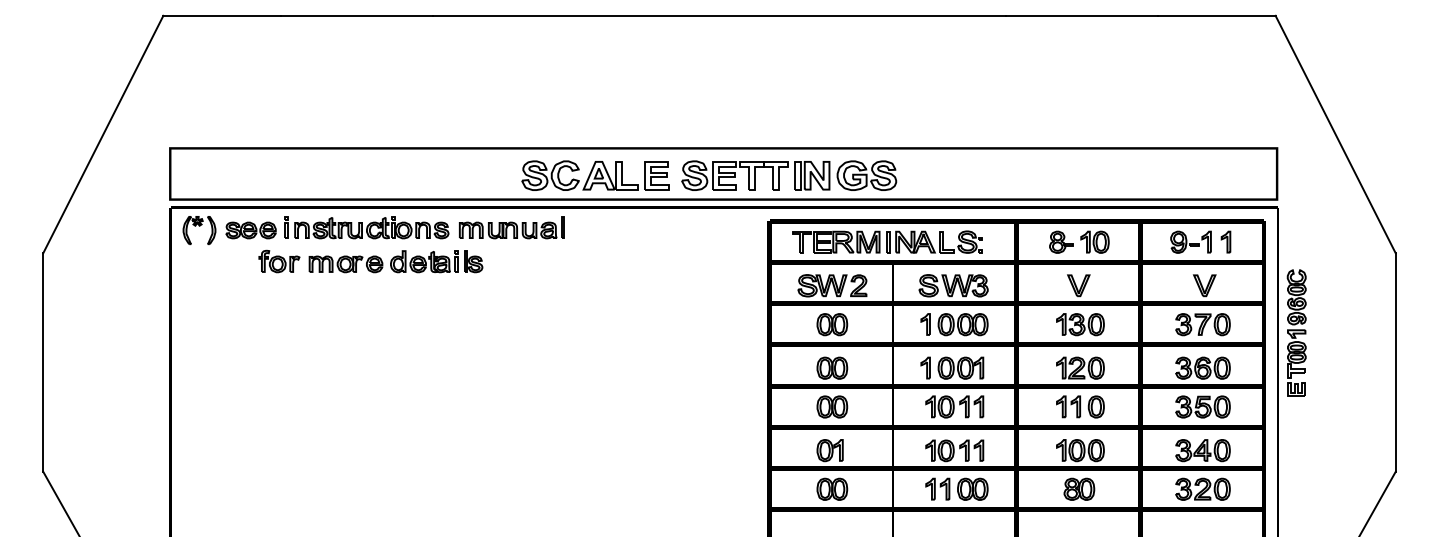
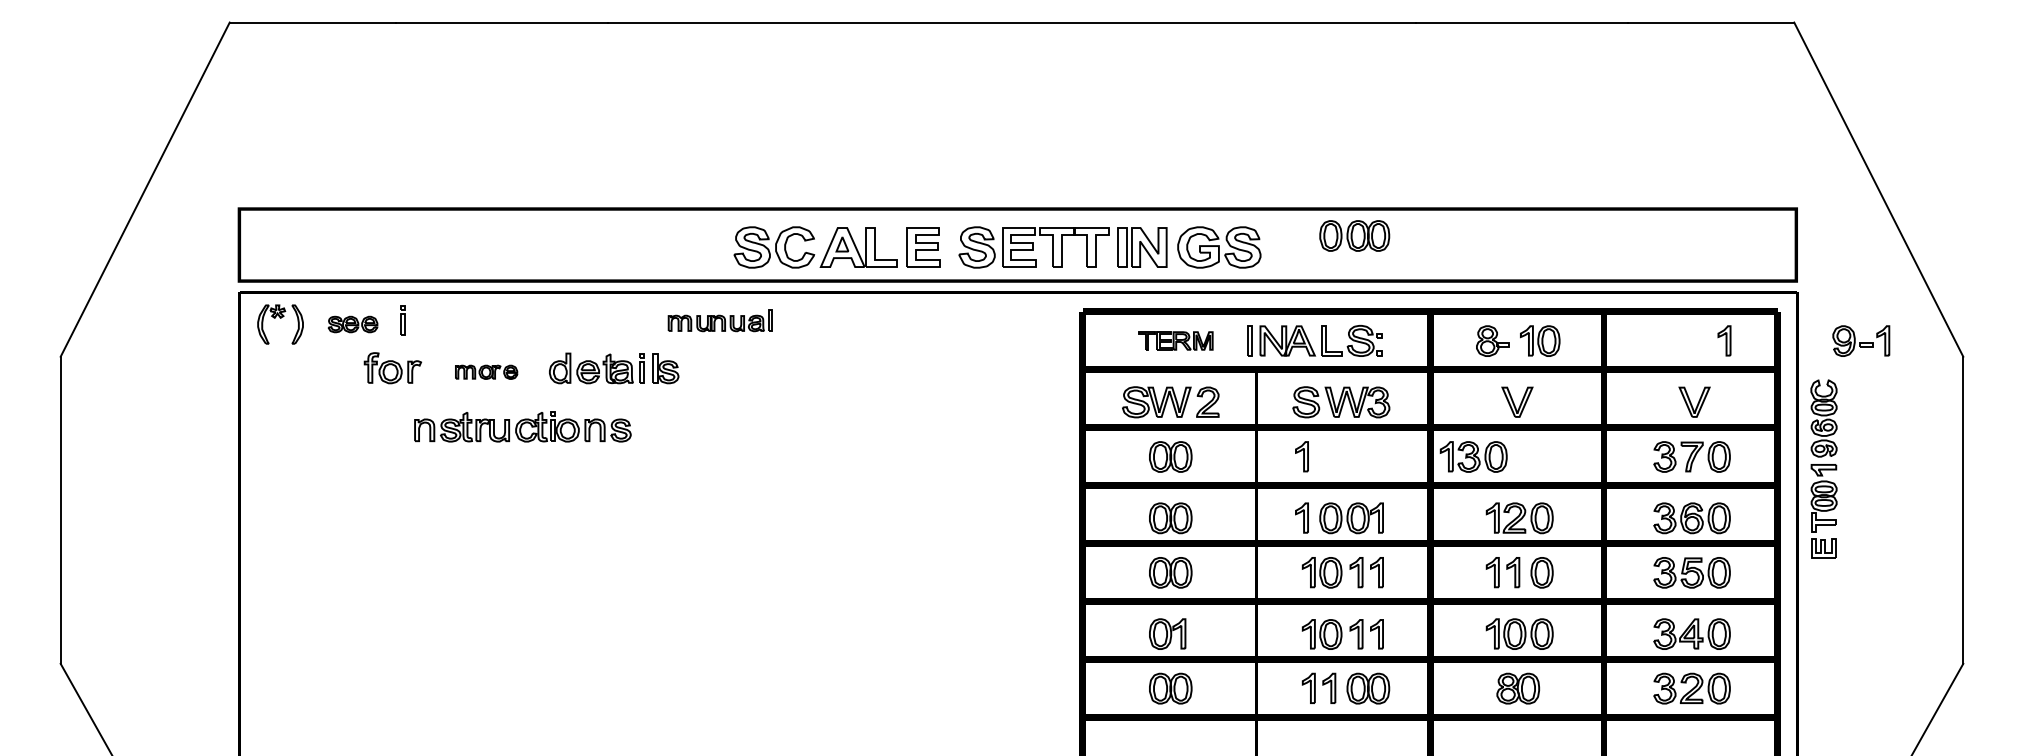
part: (371, 227) -> (522, 426), moved
part: (511, 227) -> (719, 320), size x0.7
part: (250, 230) -> (352, 324), size x0.7
part: (835, 241) -> (1175, 340), size x0.6
part: (1191, 241) -> (1861, 340), moved
part: (345, 264) -> (486, 372), size x0.6
part: (962, 324) -> (1354, 235), moved
part: (1080, 324) -> (1473, 456), moved

